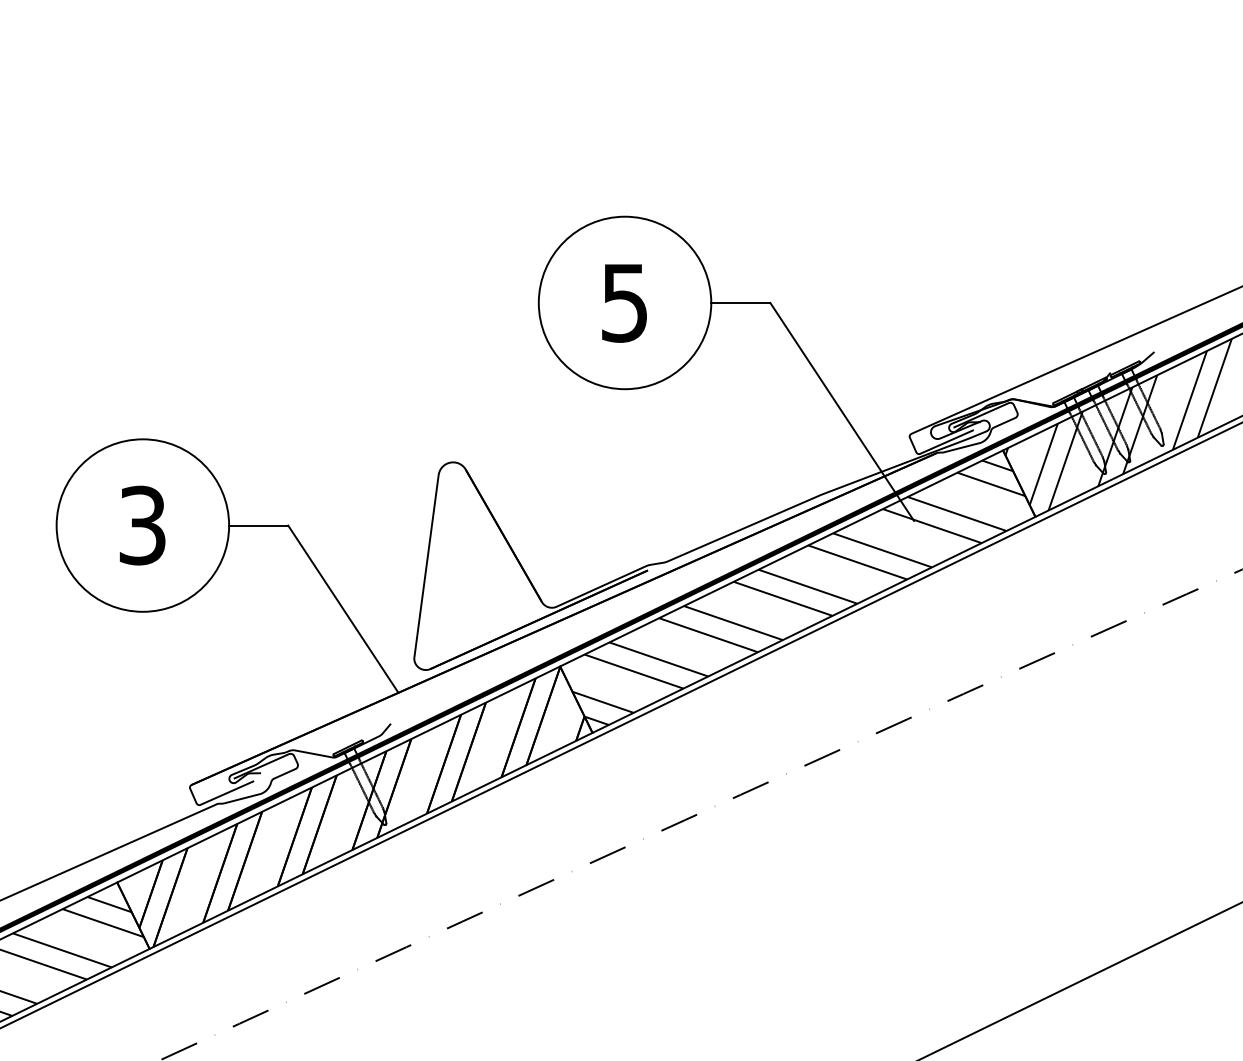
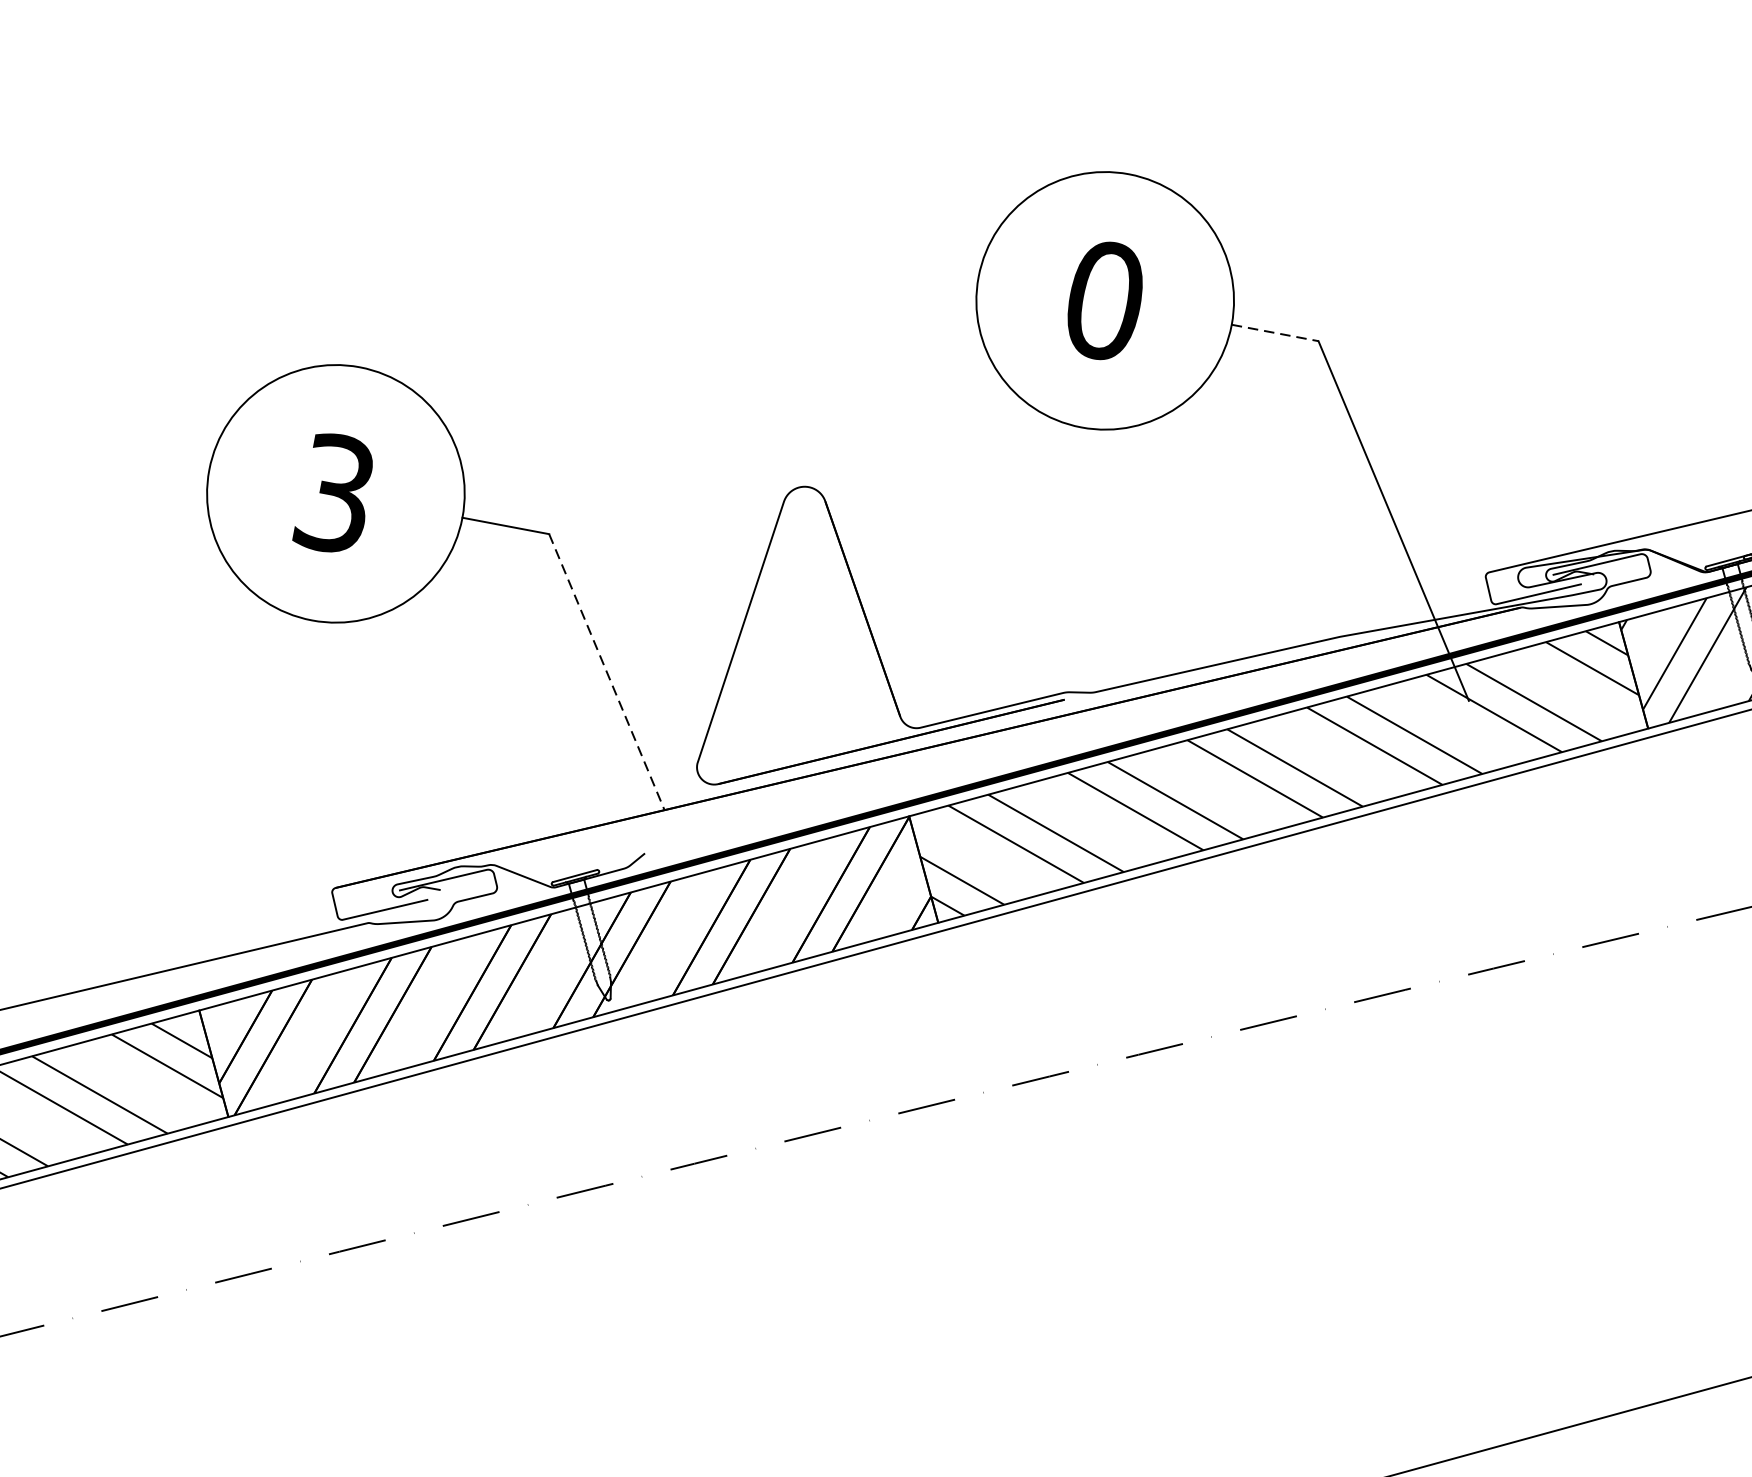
text: (624, 302) -> (1104, 300), 5 -> 0
line: (740, 302) -> (1274, 332), solid -> dashed
line: (343, 609) -> (607, 672), solid -> dashed

